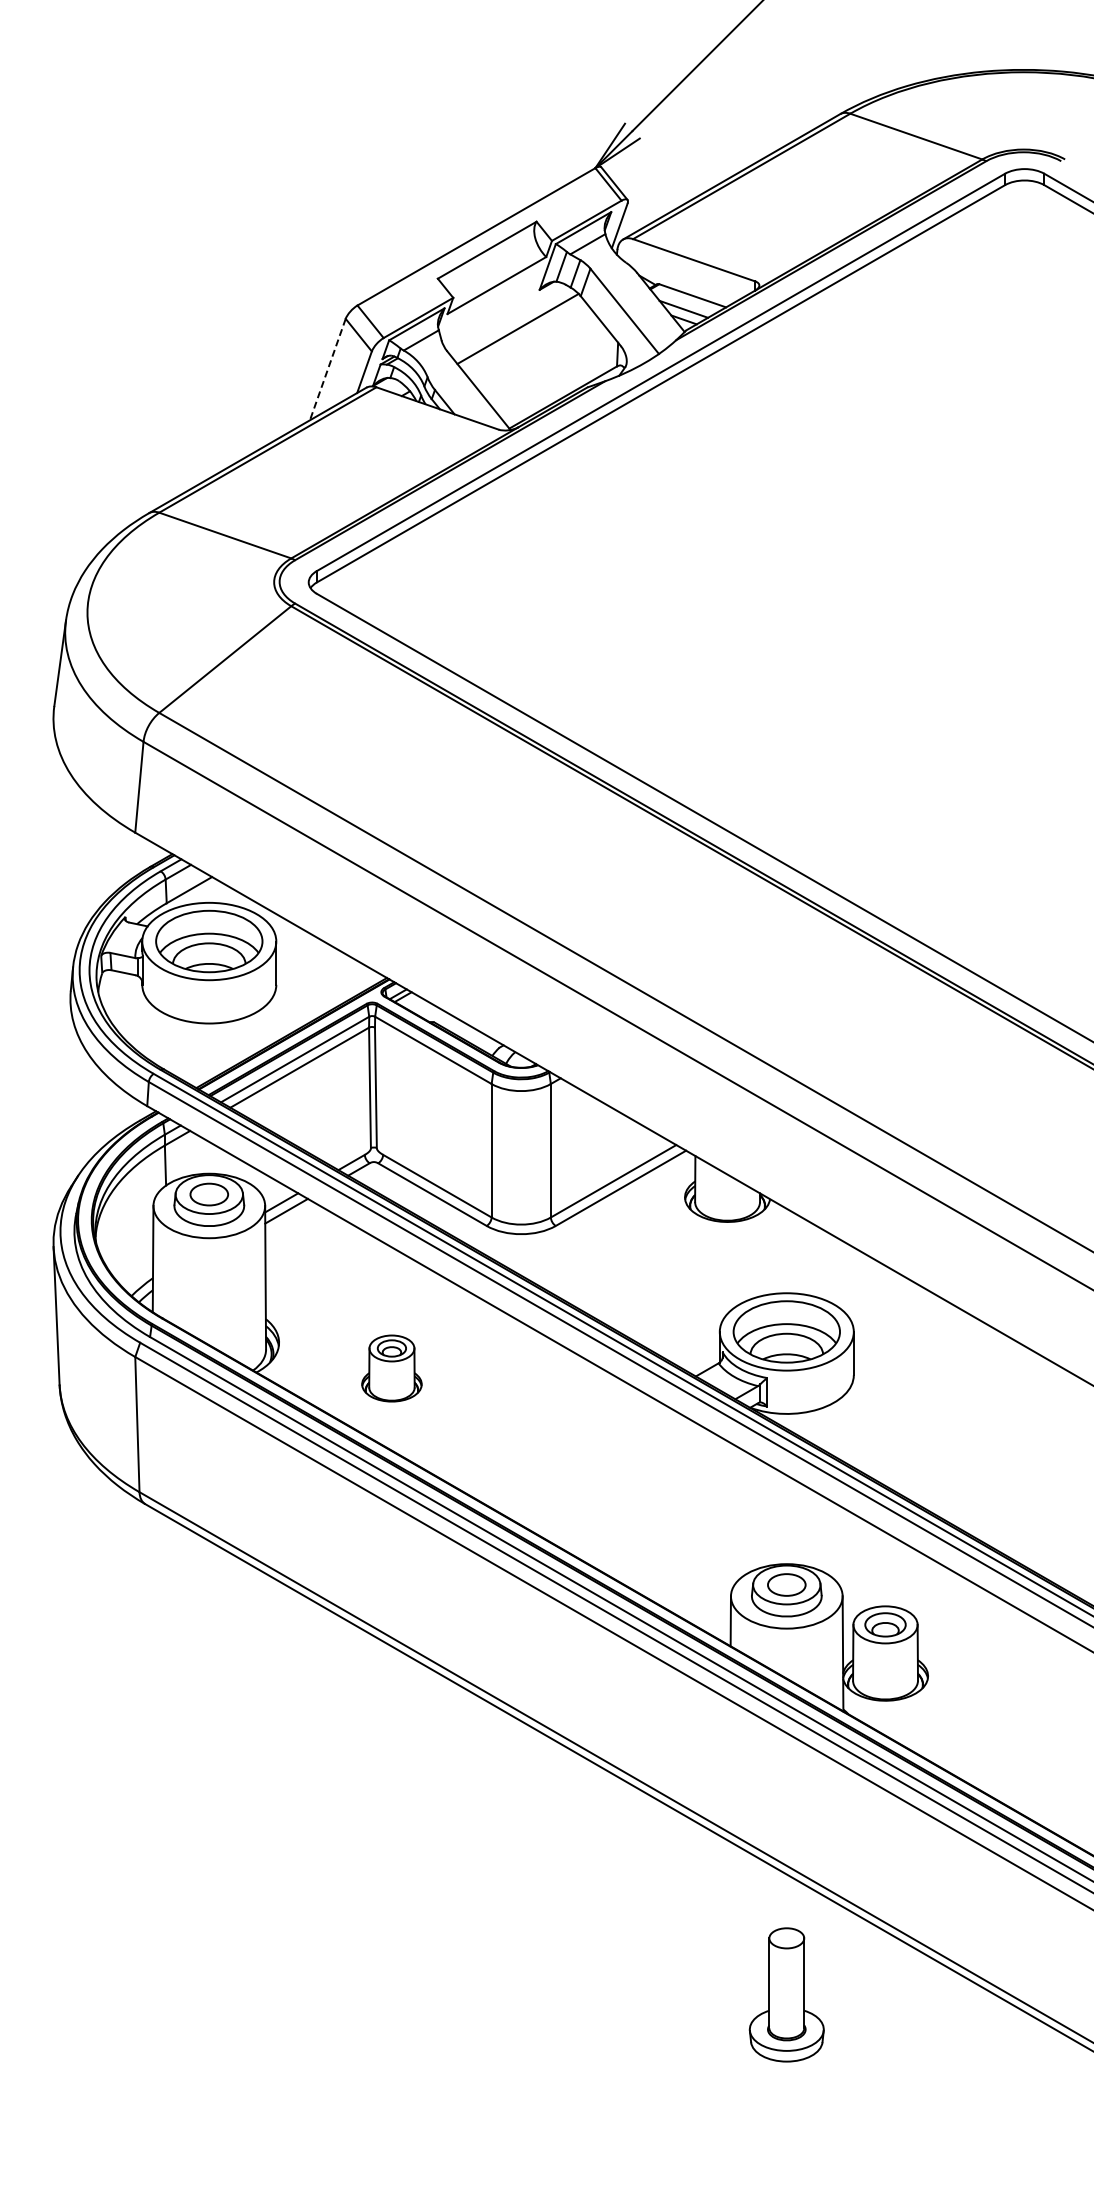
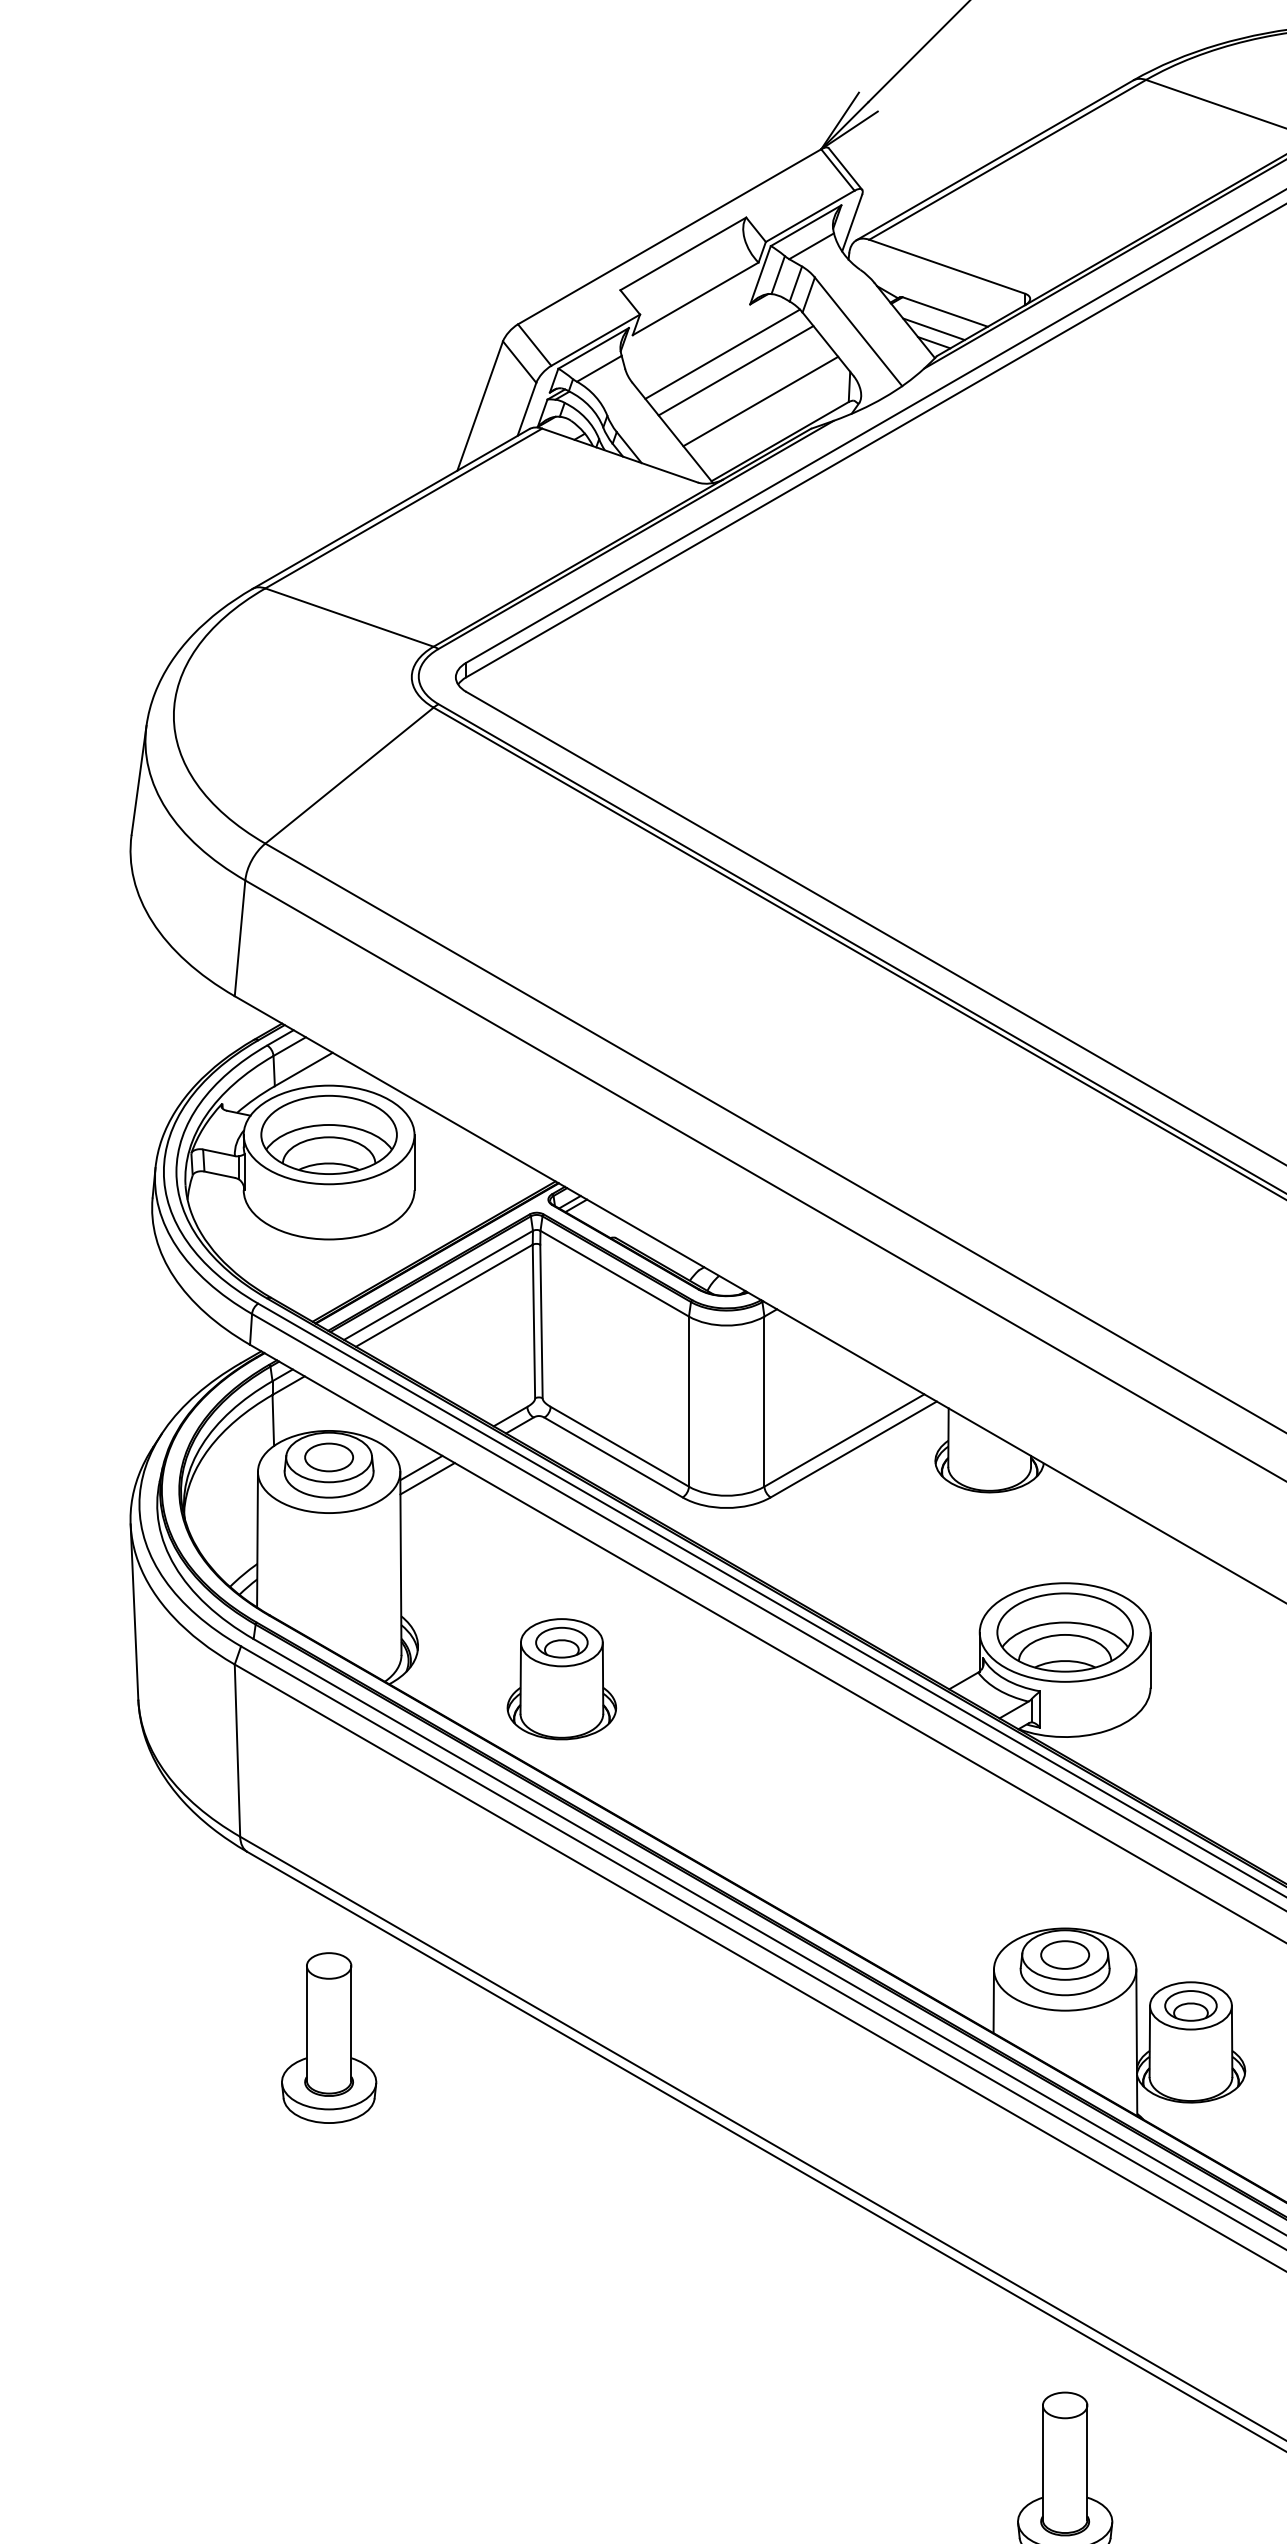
line: (528, 341) -> (735, 370), added
line: (547, 366) -> (760, 402), added
line: (327, 369) -> (479, 405), dashed -> solid
part: (391, 1368) -> (561, 1679), size x1.43
part: (209, 1649) -> (329, 2037), added

